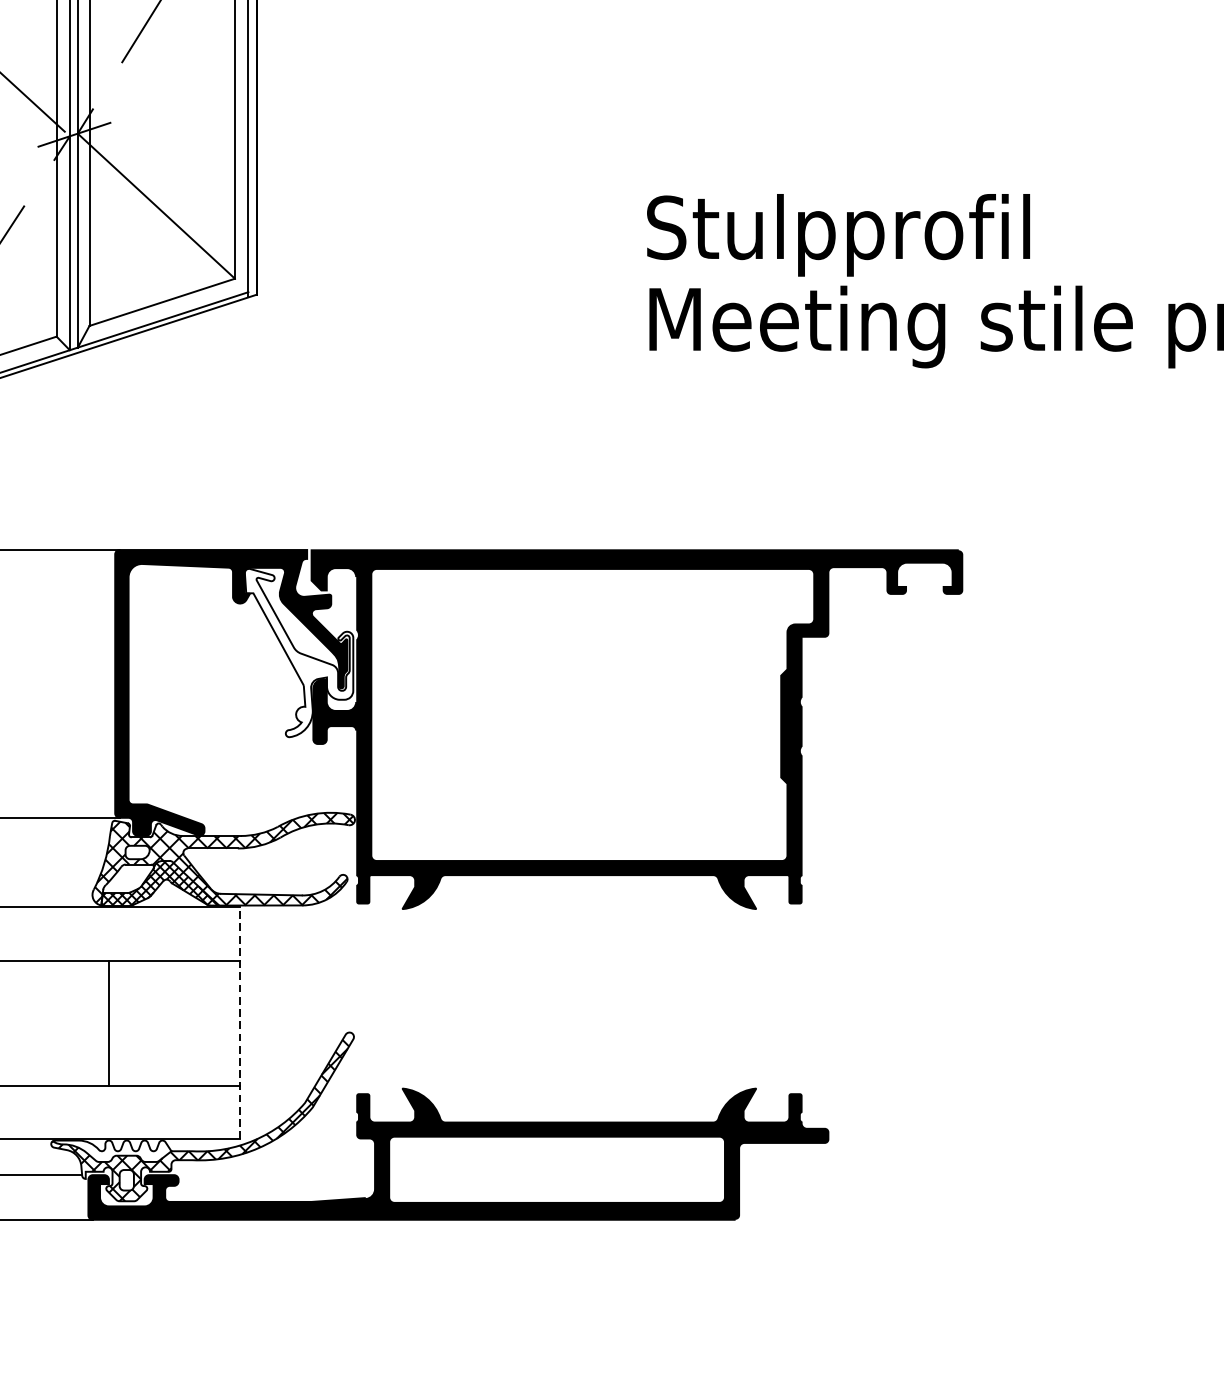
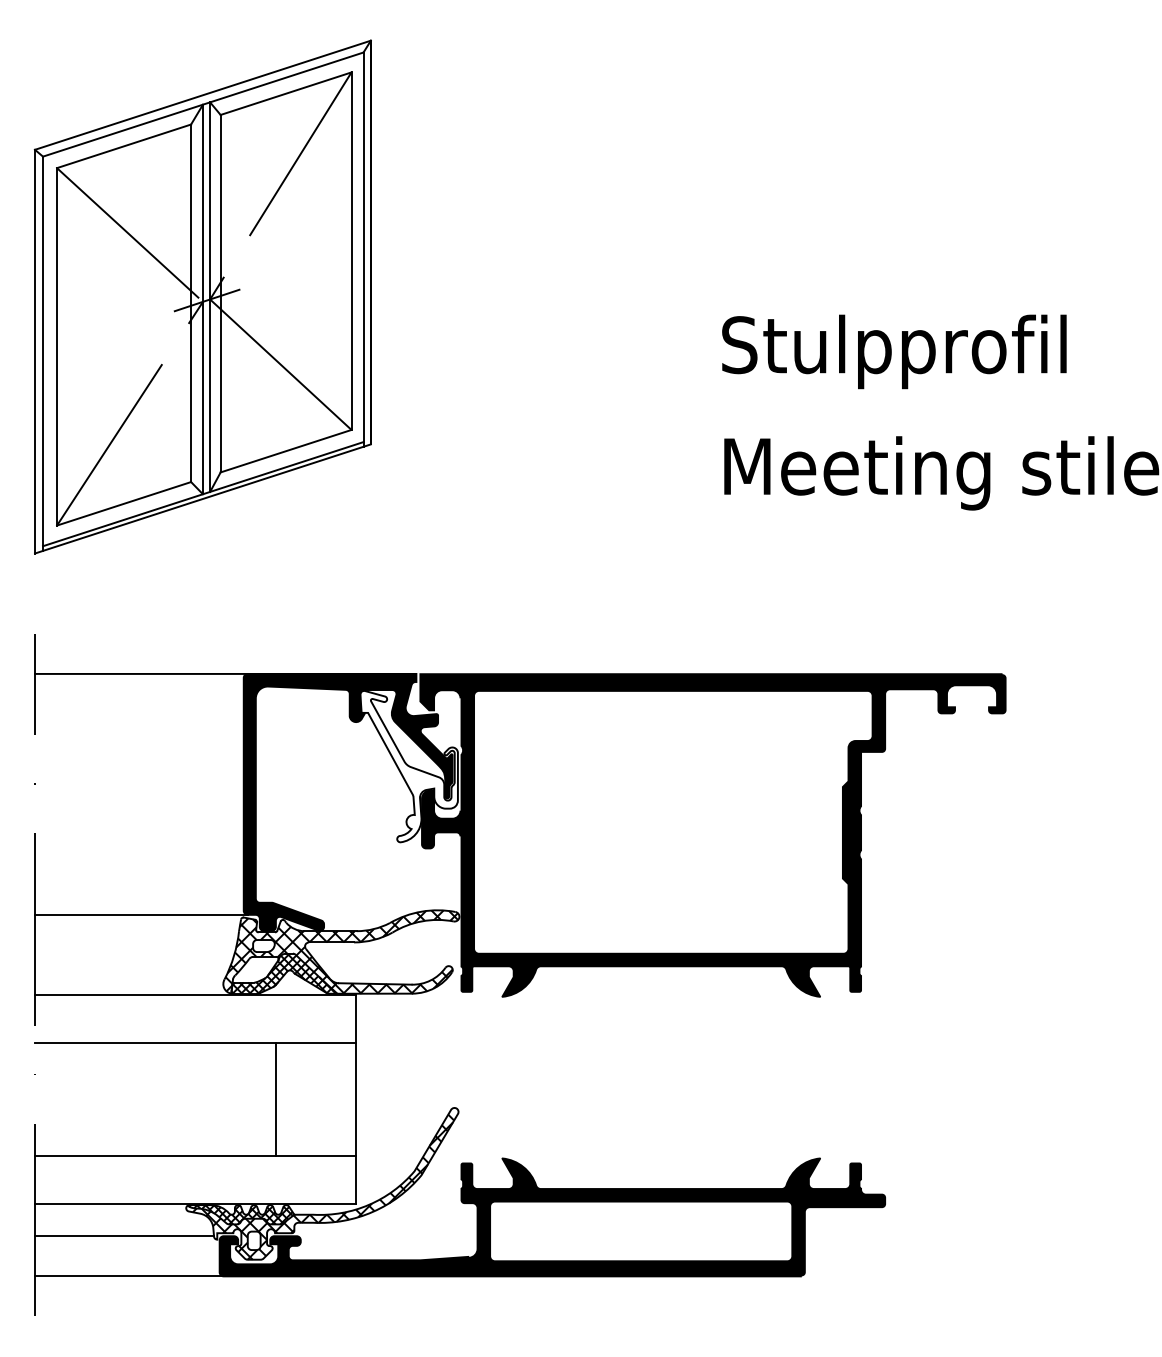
text: (838, 234) -> (894, 351), moved
line: (108, 1023) -> (275, 1099), moved
line: (240, 1023) -> (356, 1099), dashed -> solid
hatch: (110, 1150) -> (239, 1214), added

